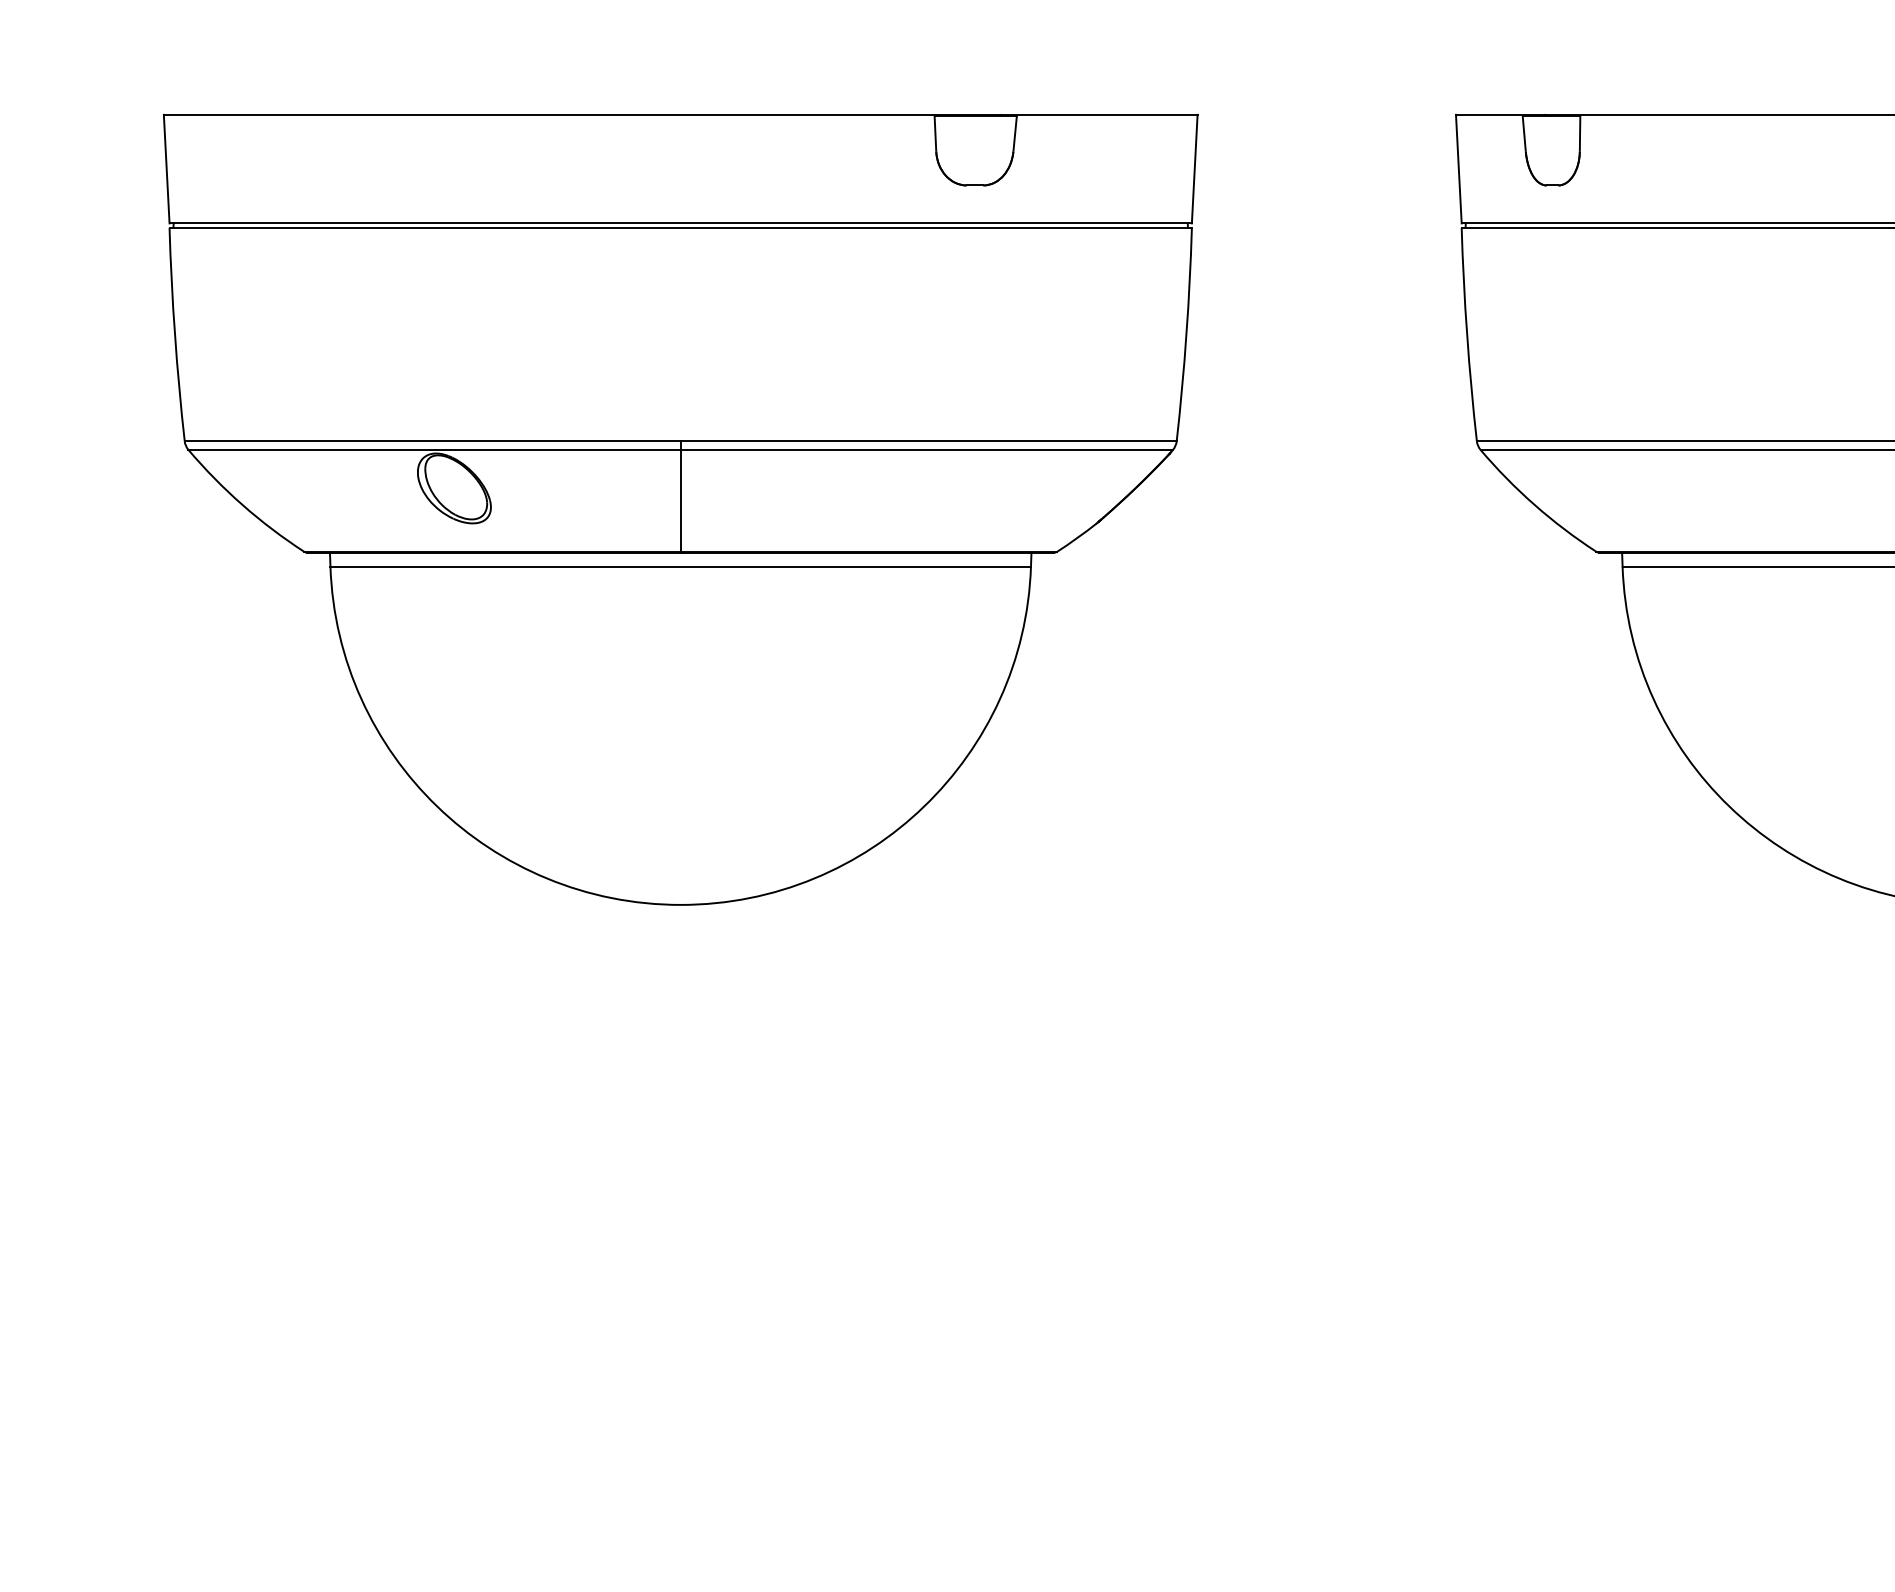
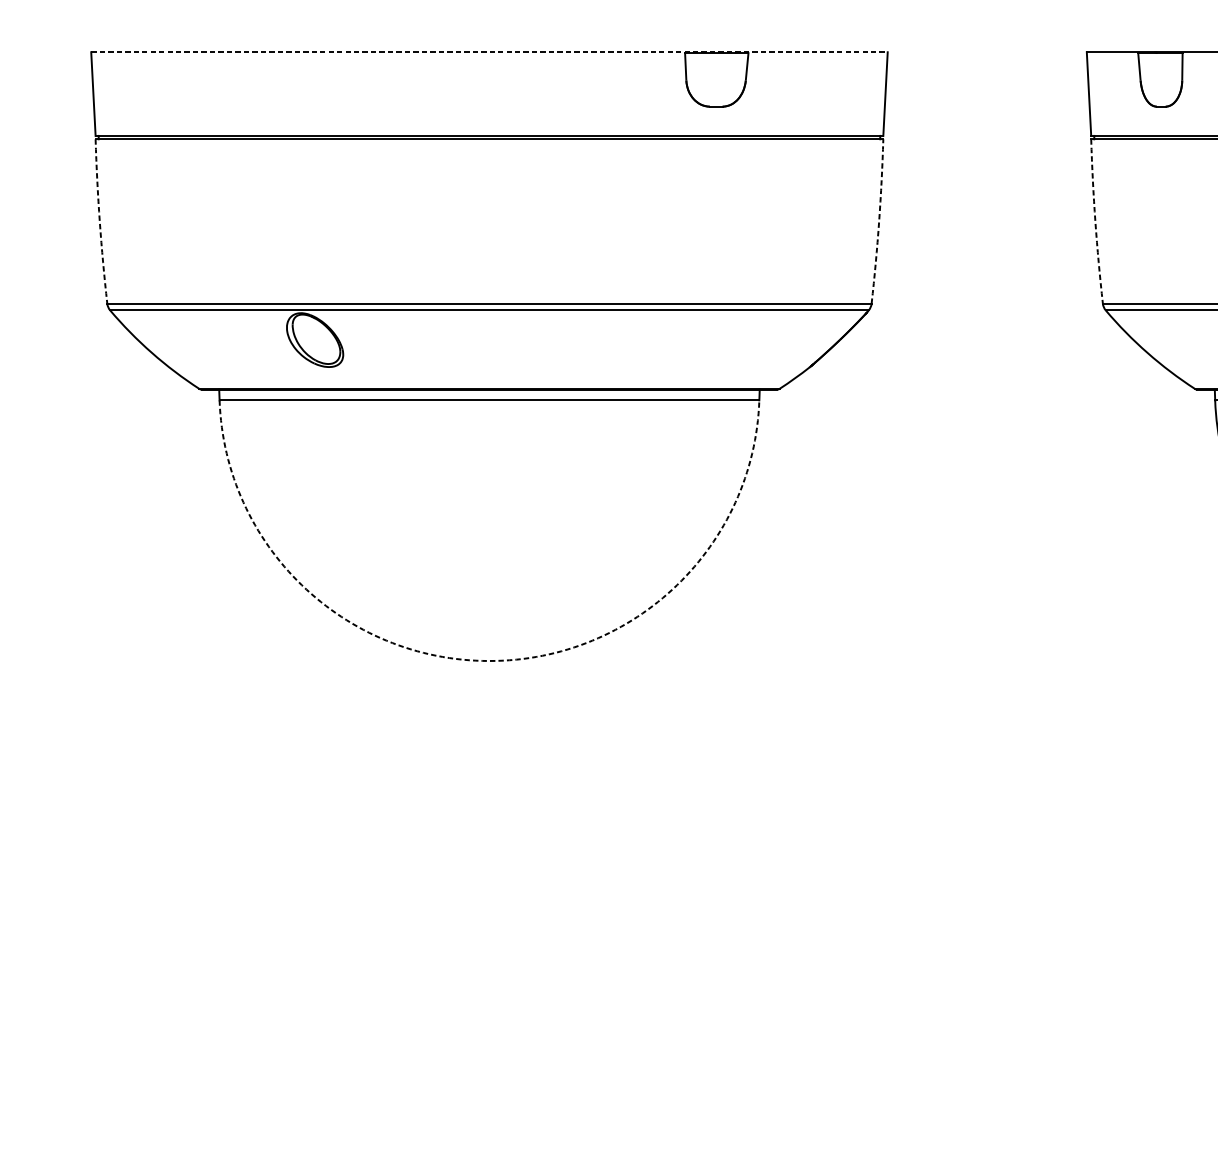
line: (680, 114) -> (489, 51), solid -> dashed
arc: (174, 334) -> (99, 221), solid -> dashed
arc: (1186, 334) -> (879, 221), solid -> dashed
arc: (1467, 334) -> (1095, 221), solid -> dashed
line: (680, 496) -> (489, 346), removed
arc: (680, 904) -> (489, 660), solid -> dashed

